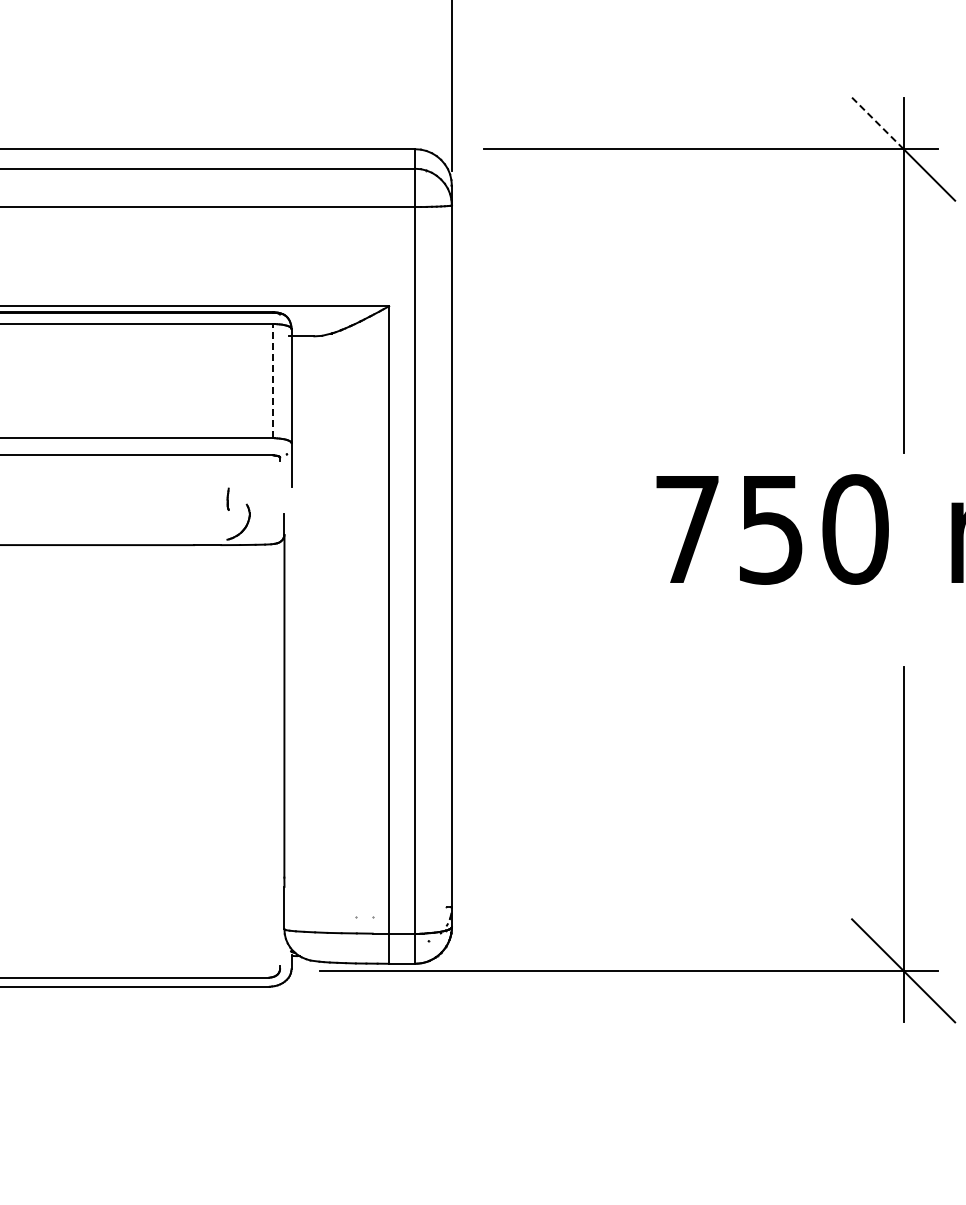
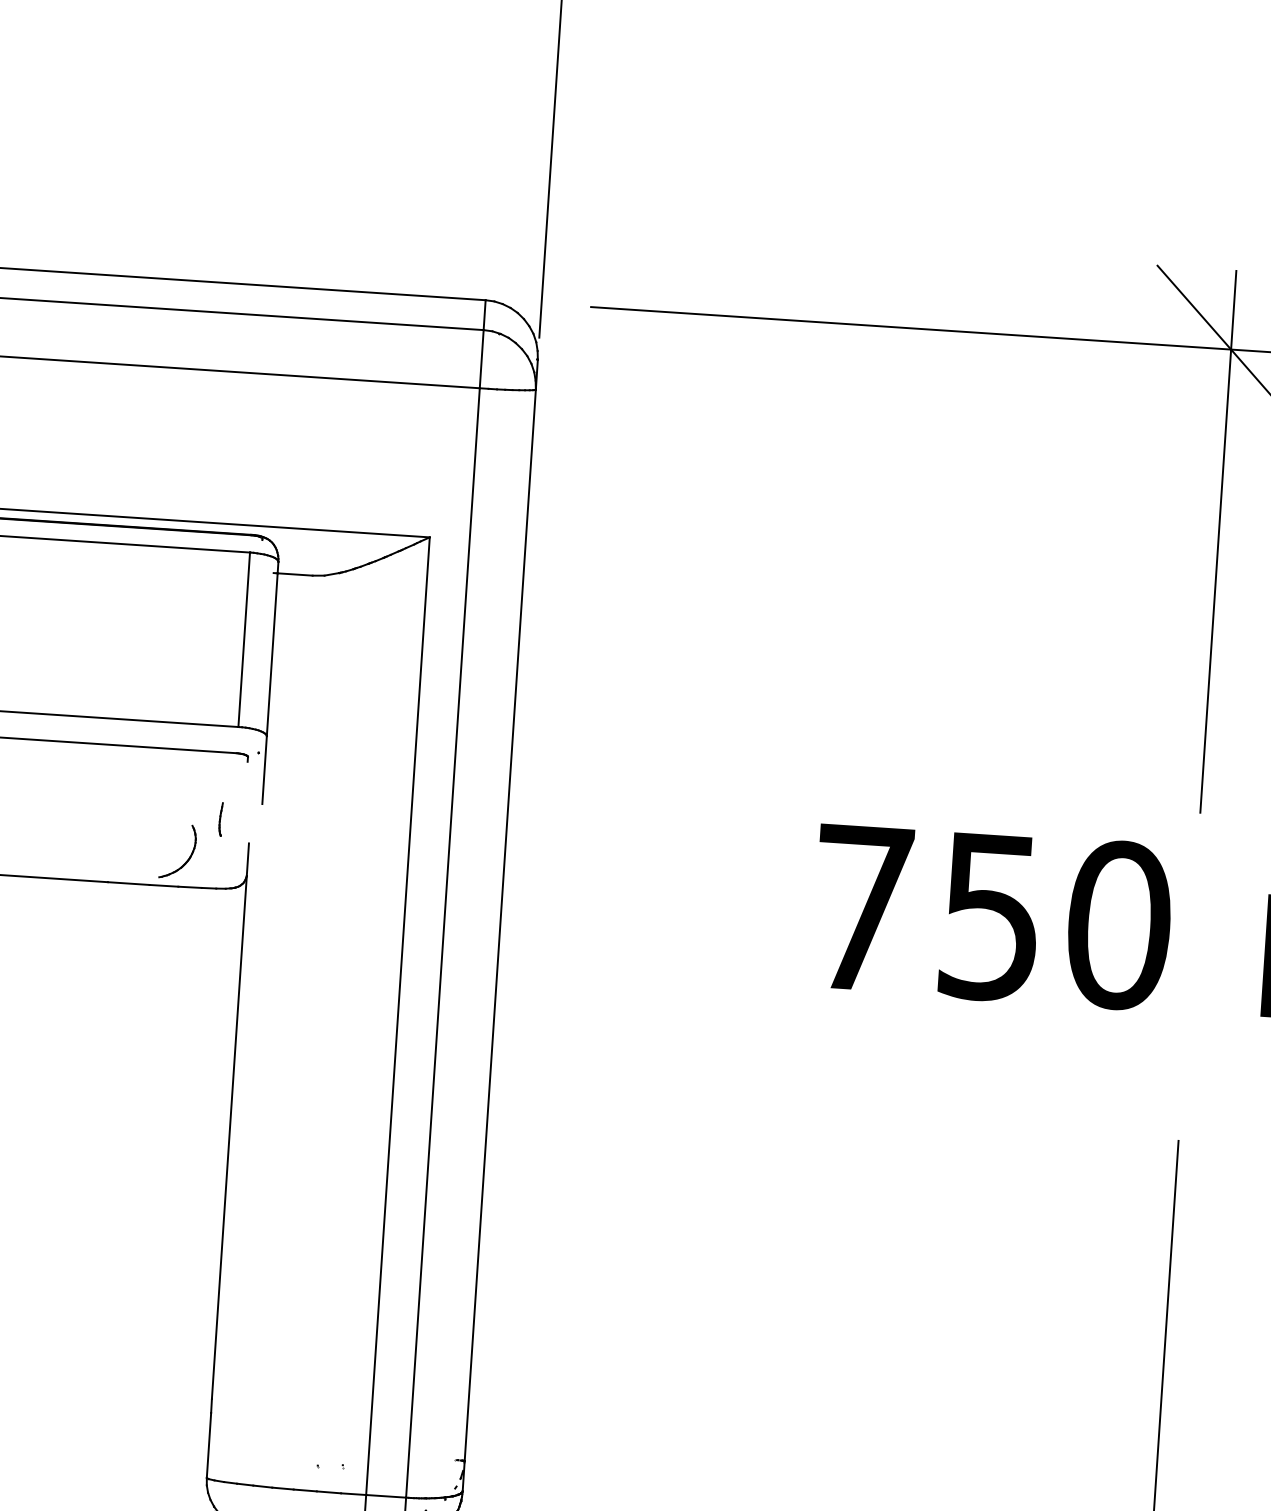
line: (878, 123) -> (1195, 307), dashed -> solid
line: (272, 380) -> (244, 638), dashed -> solid
line: (227, 498) -> (220, 818), moved

